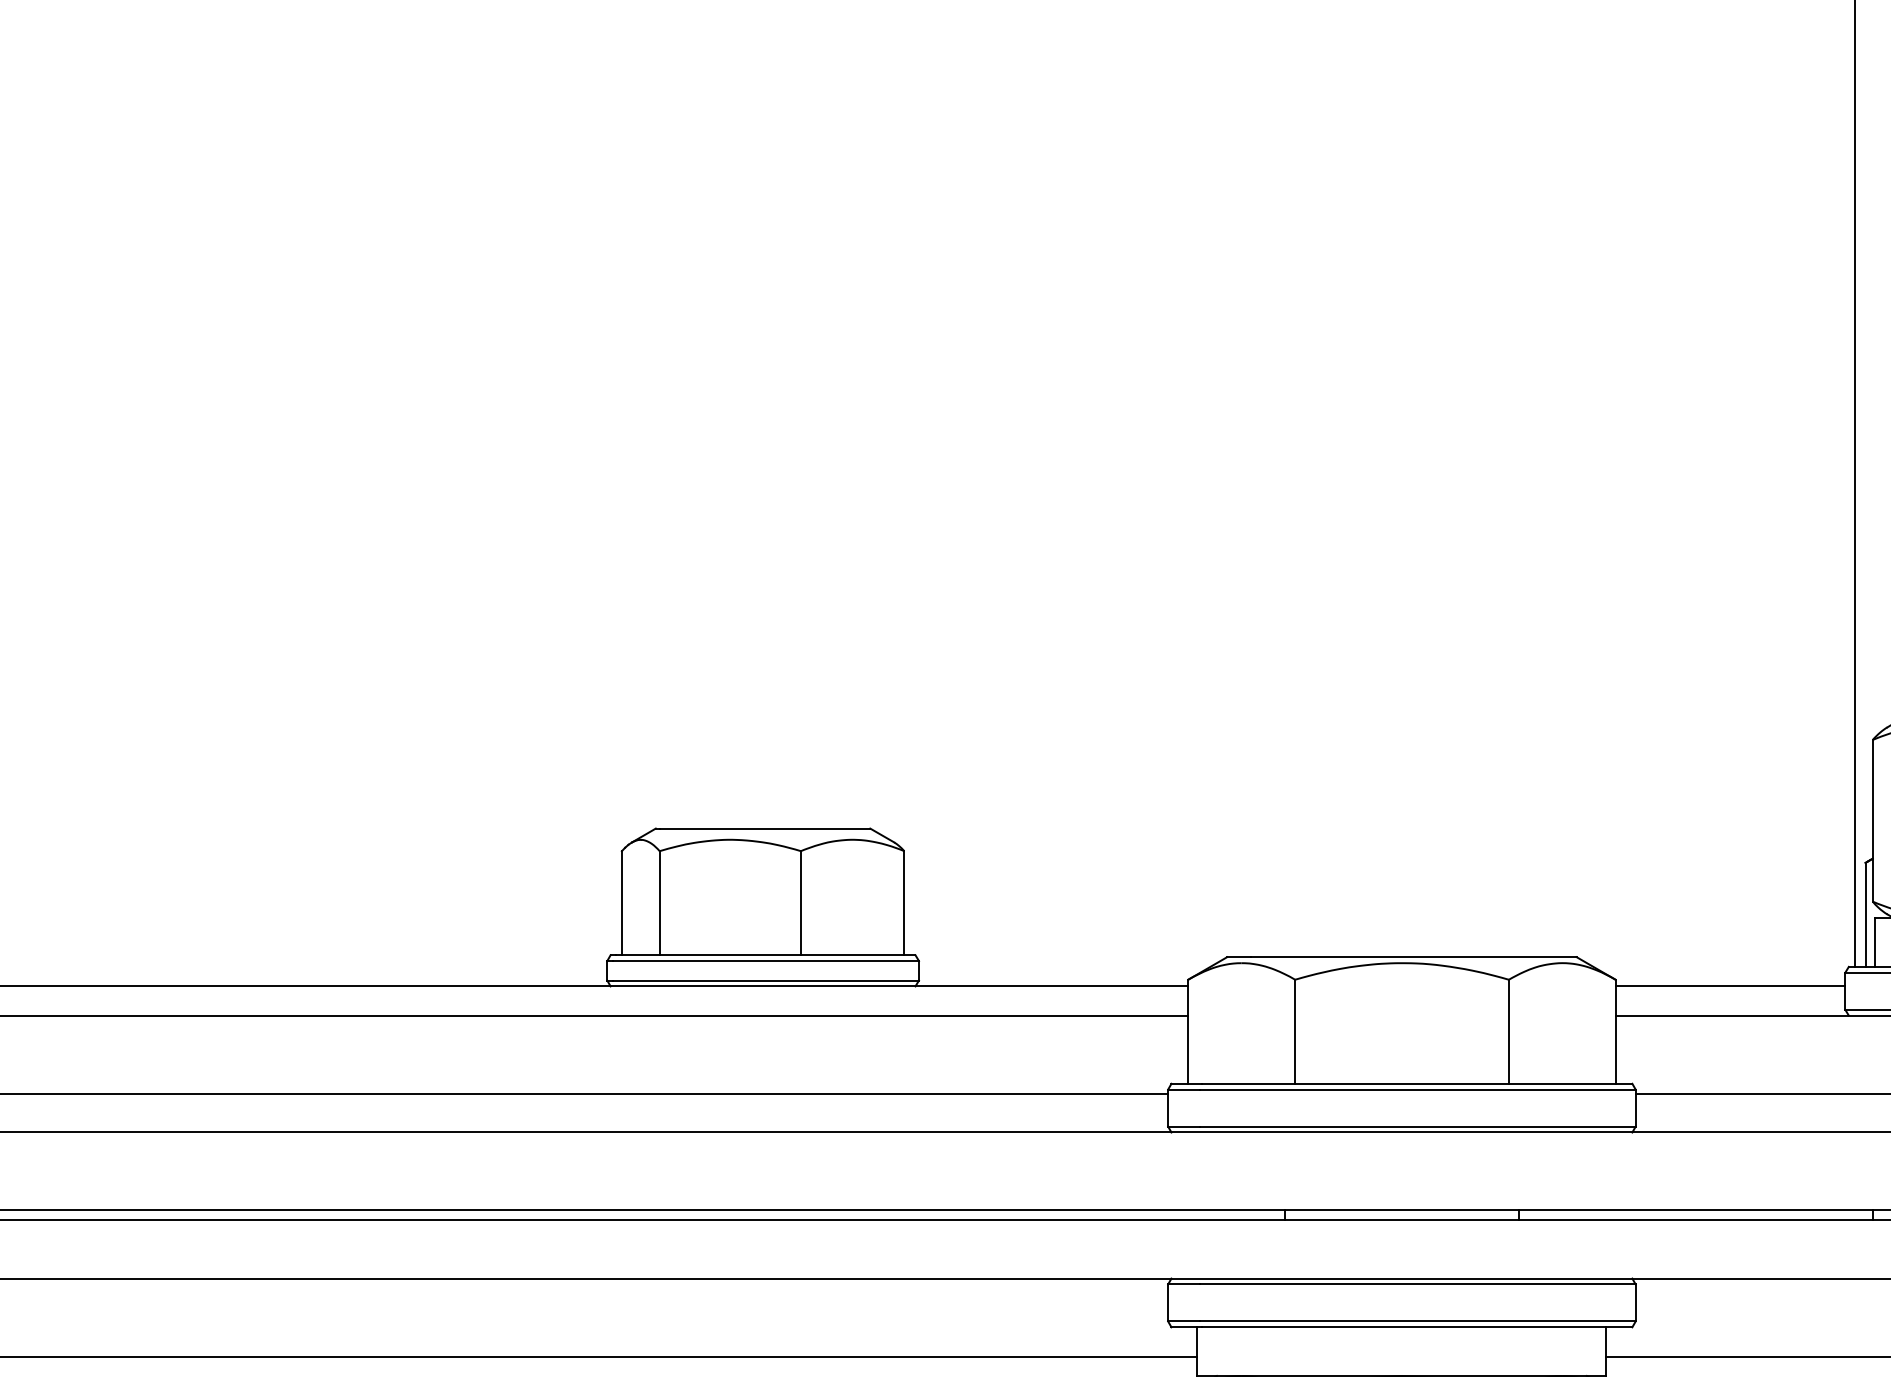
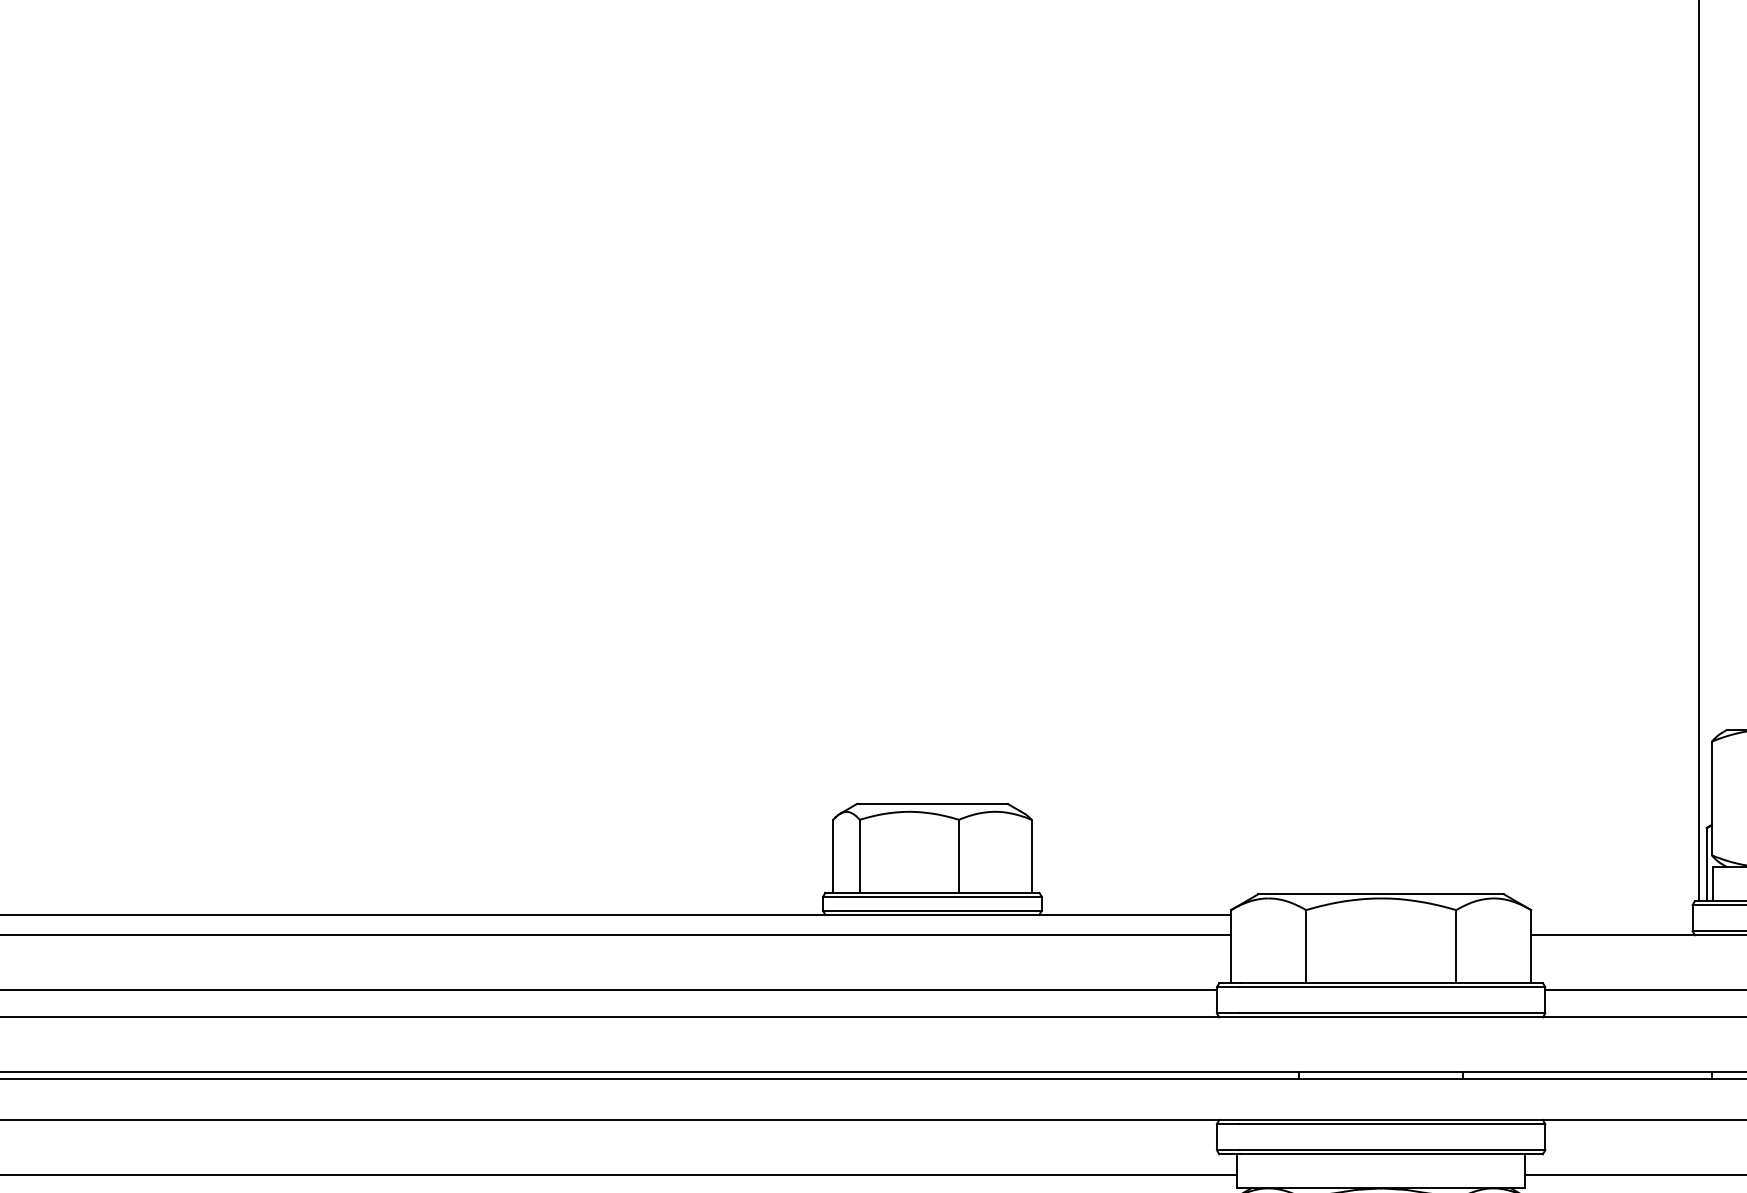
line: (1729, 985) -> (1611, 914), removed

